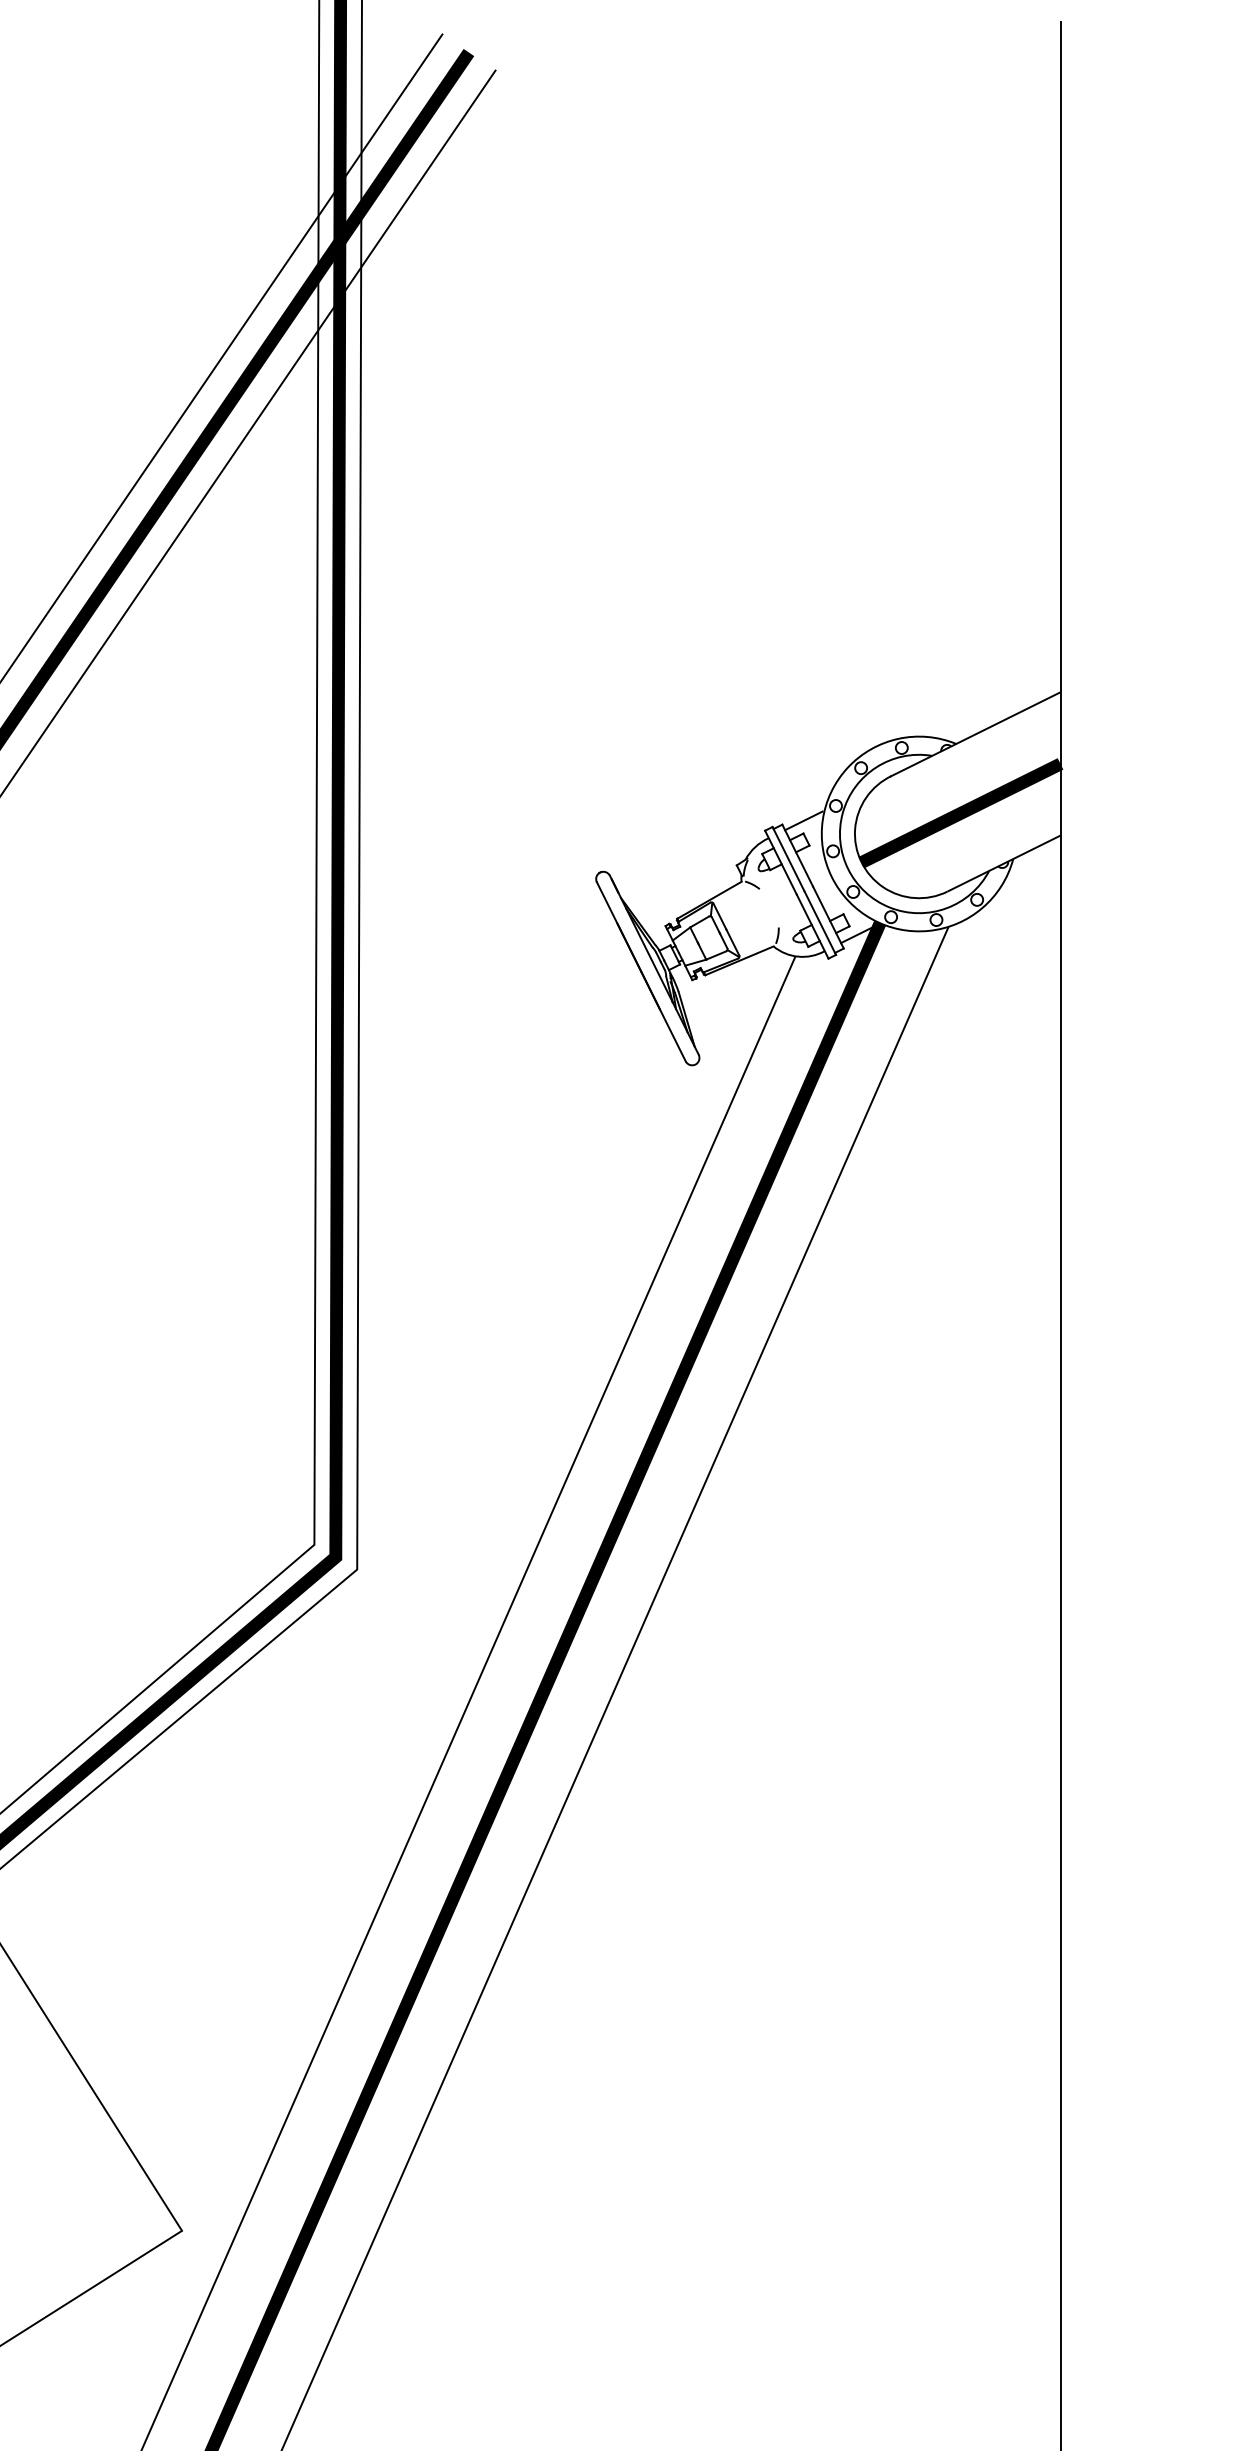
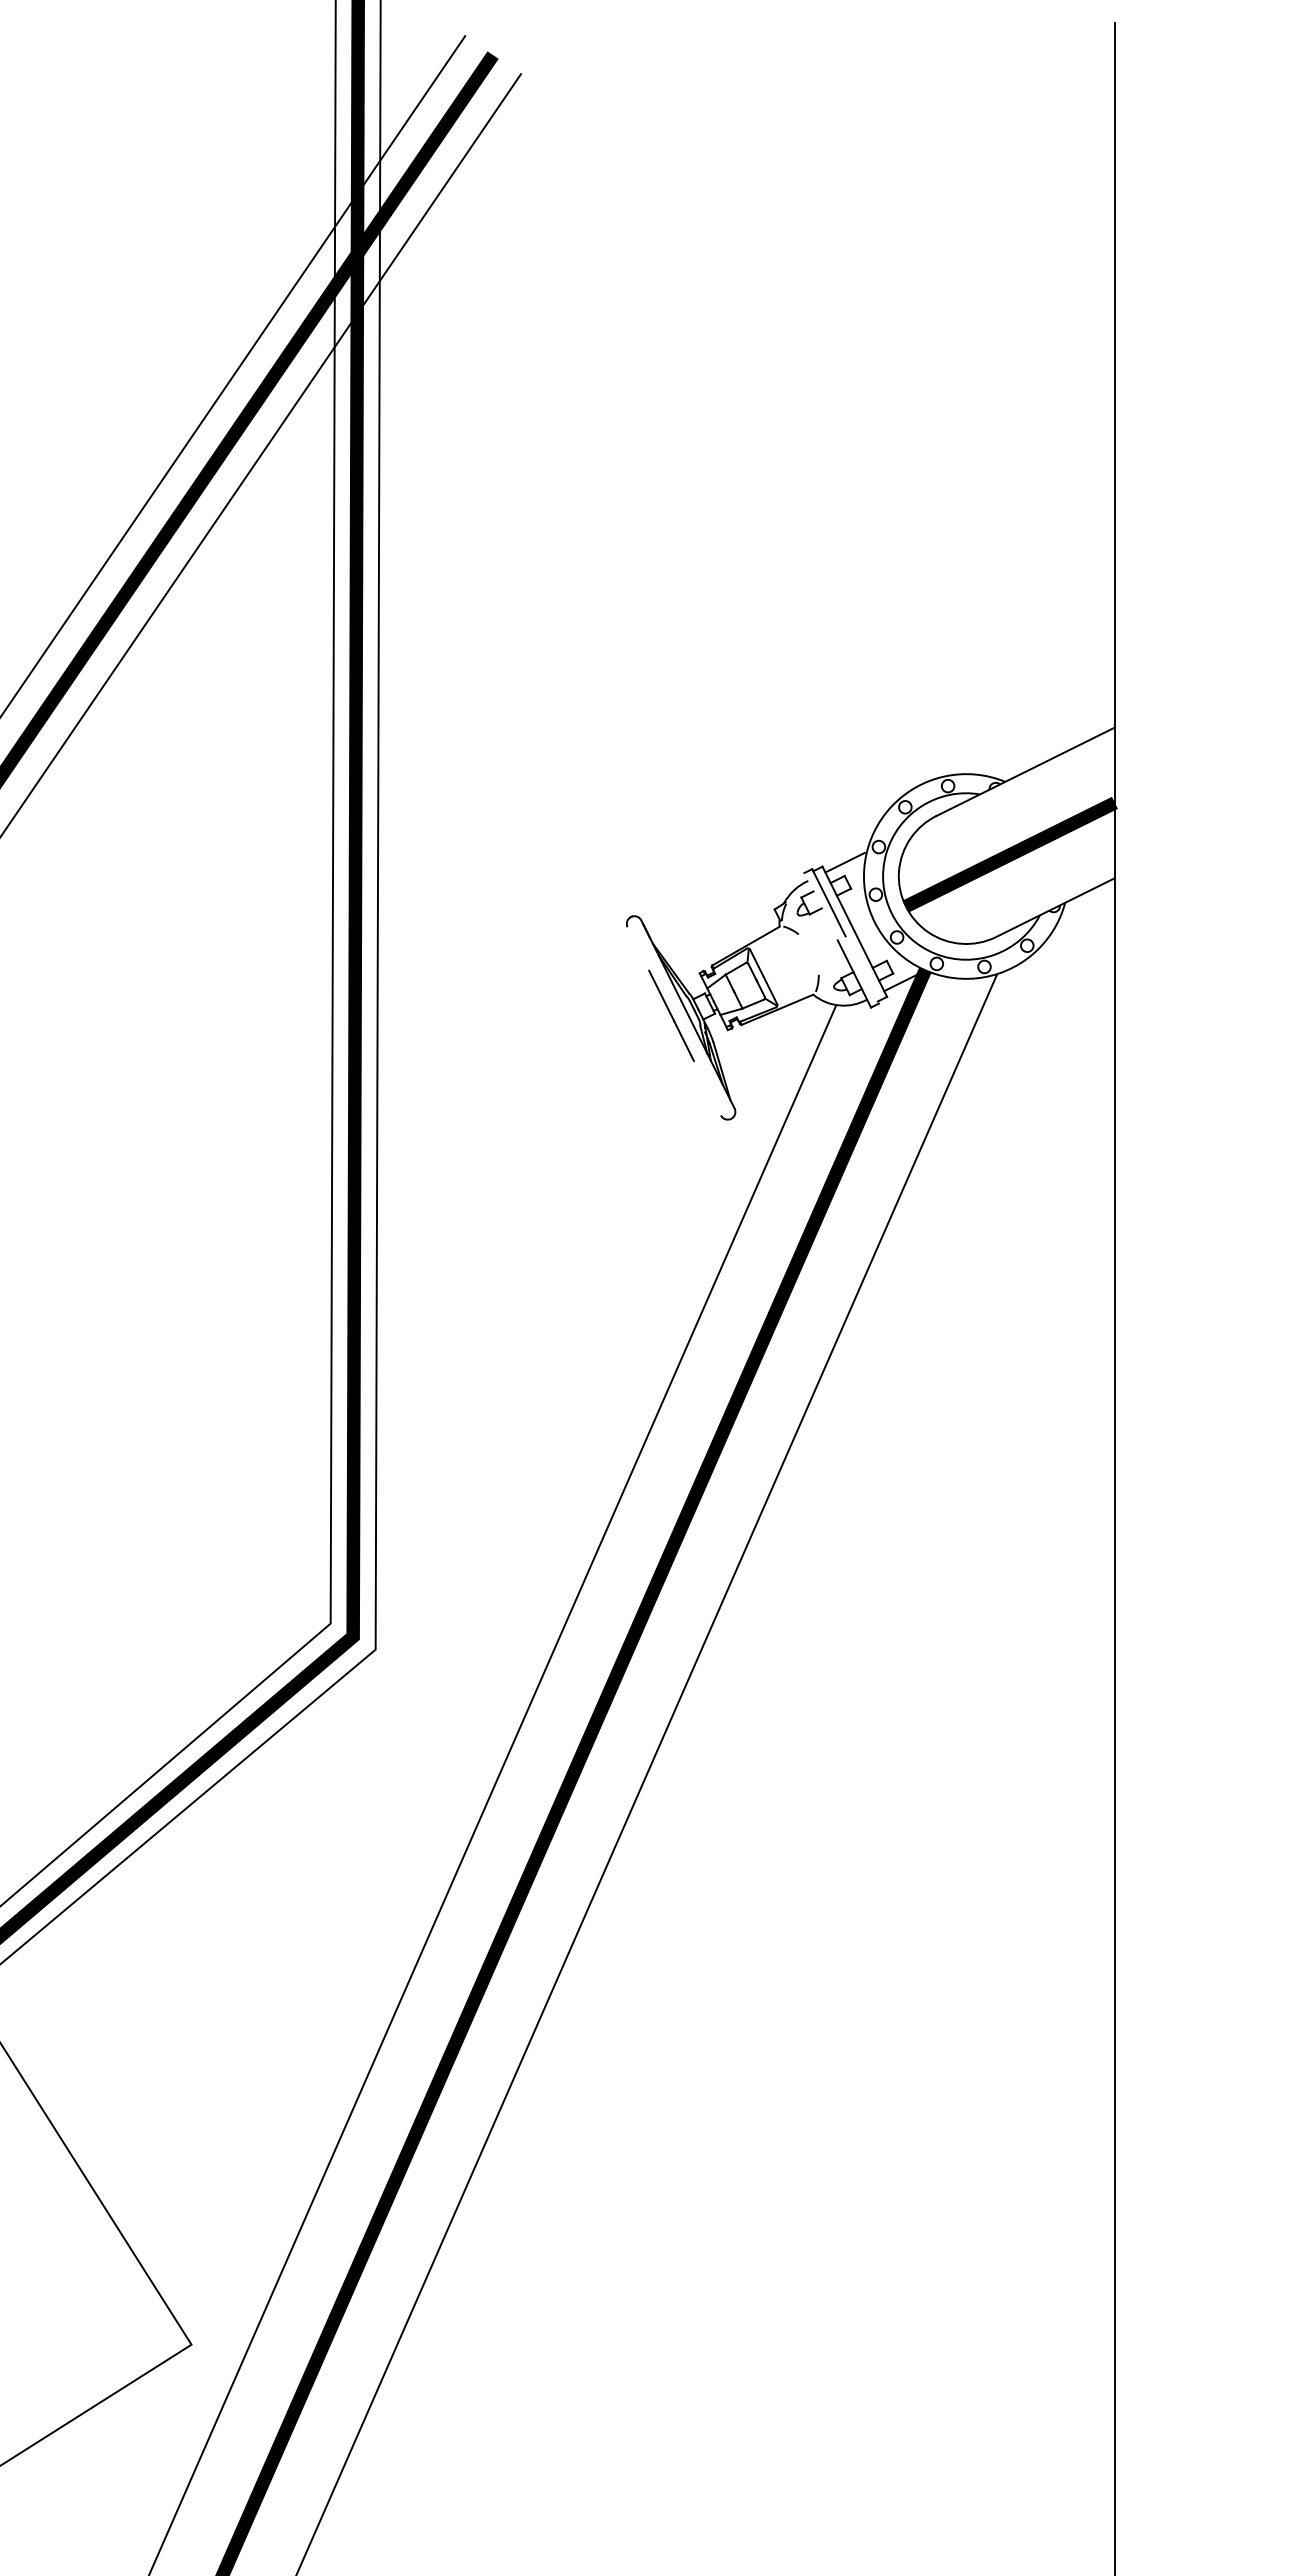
line: (780, 862) -> (820, 906), removed
line: (819, 922) -> (861, 969), removed
line: (640, 971) -> (673, 1021), removed

